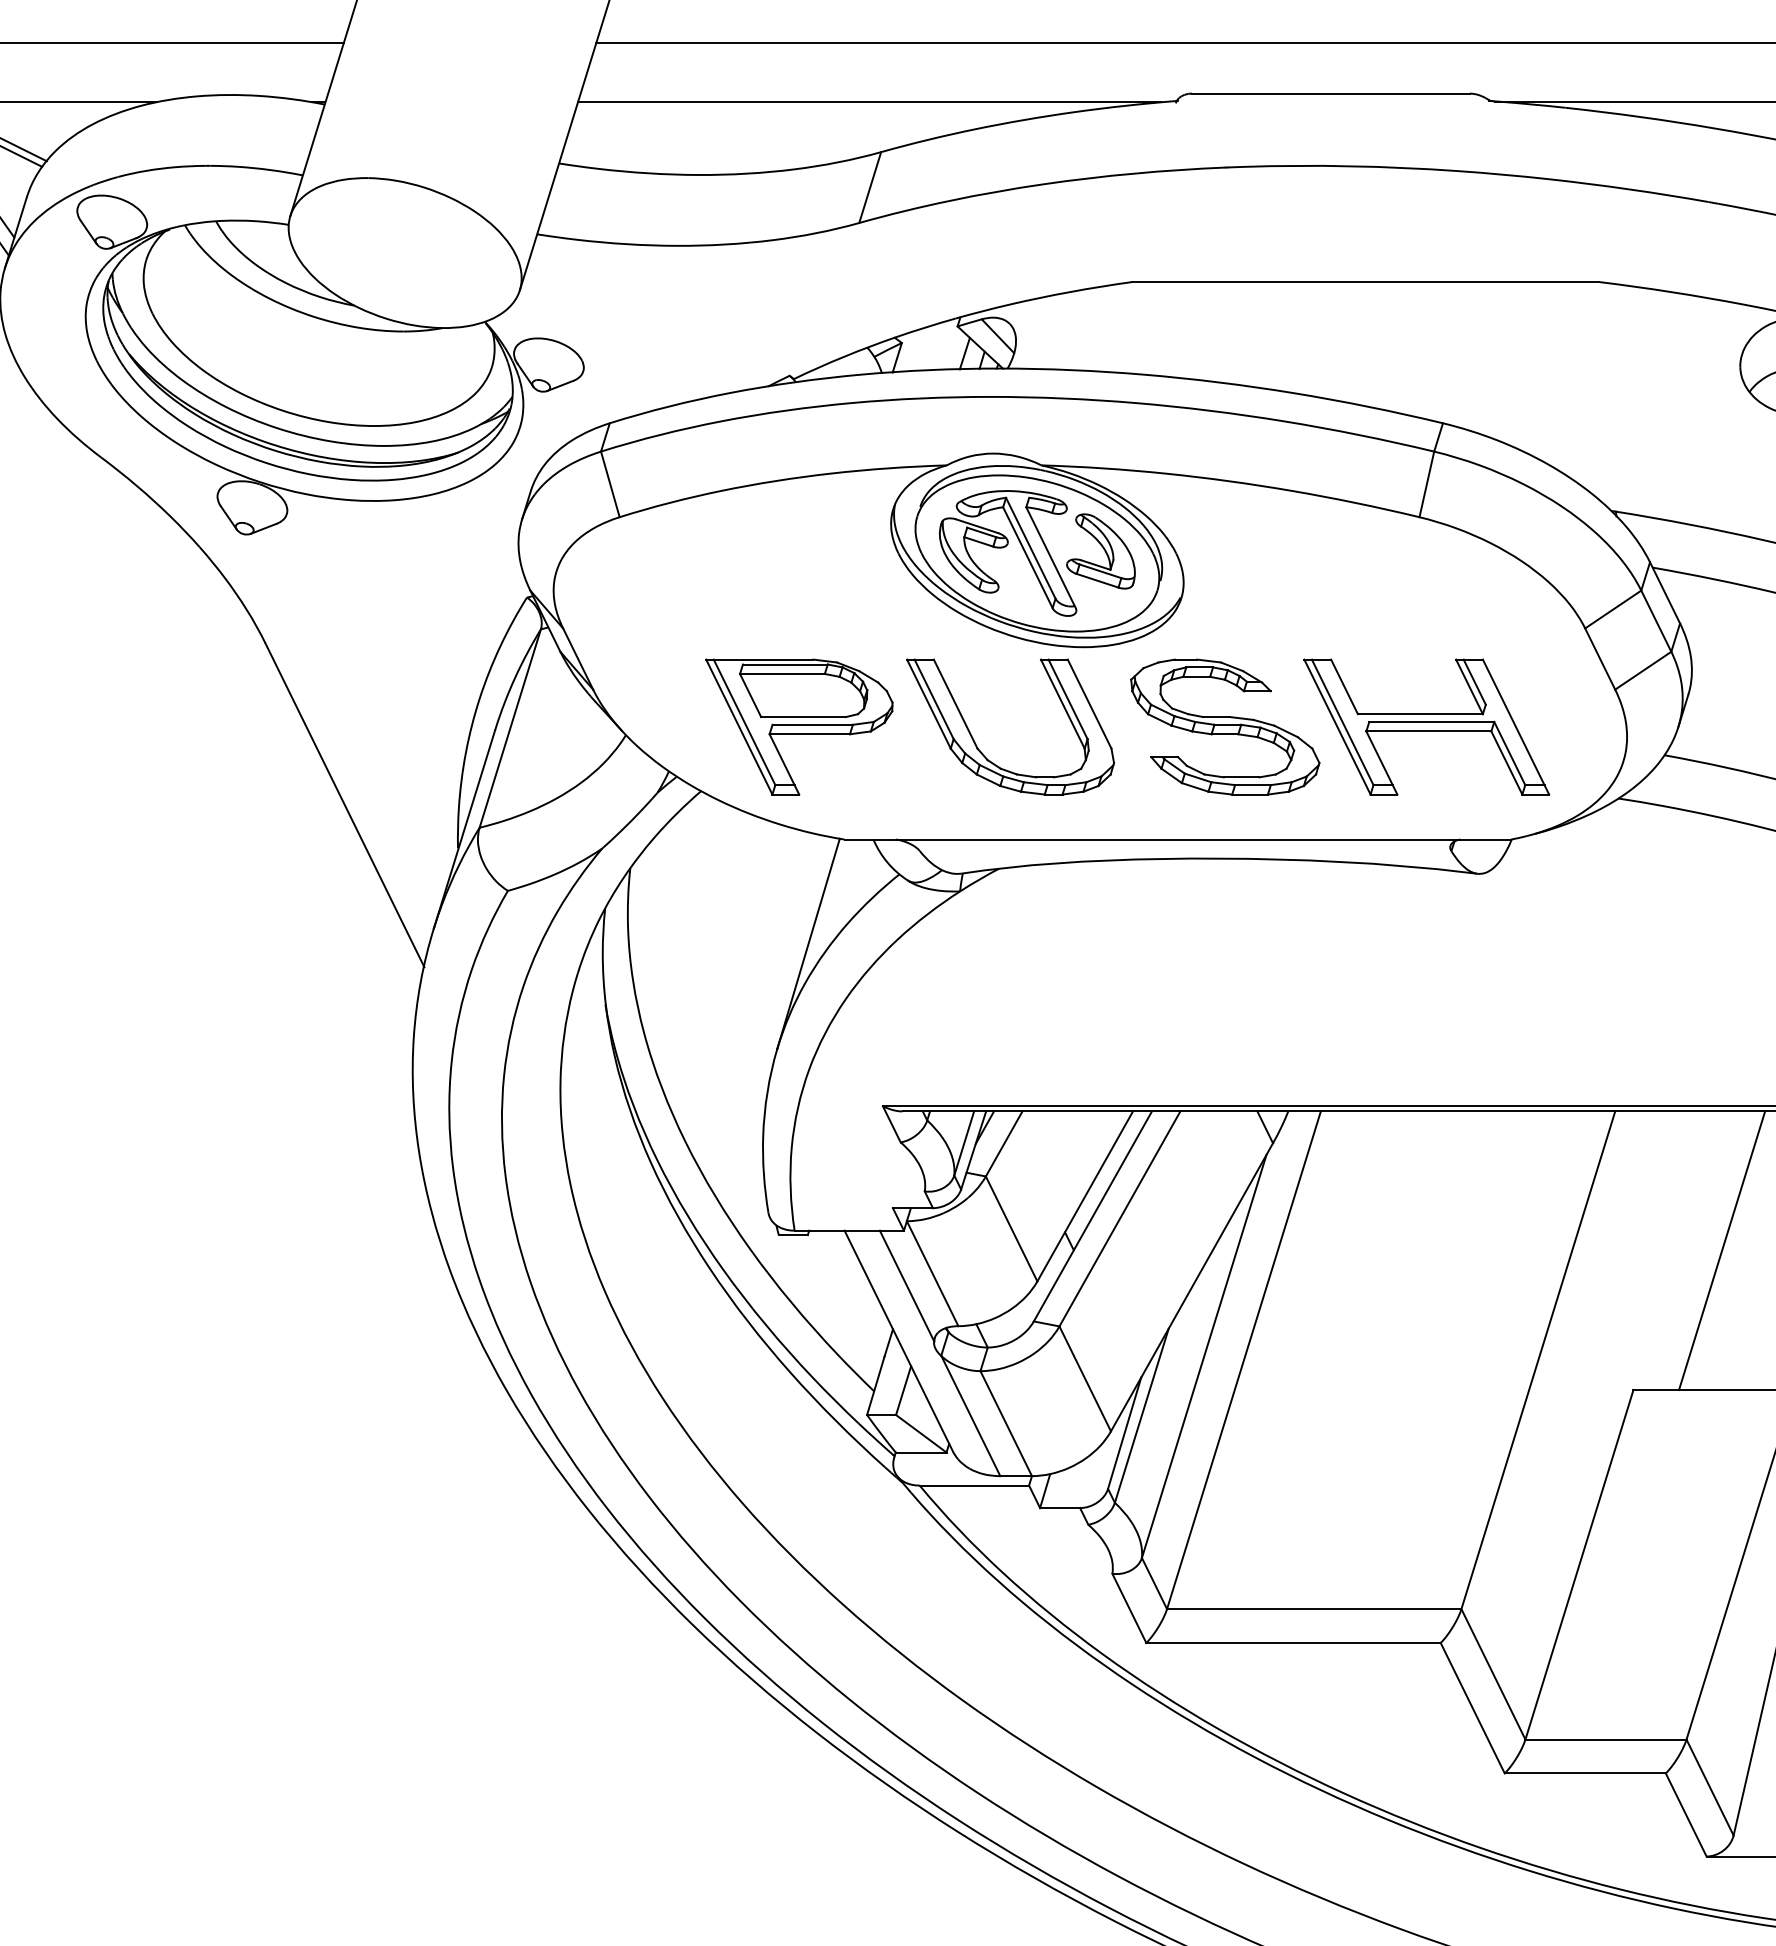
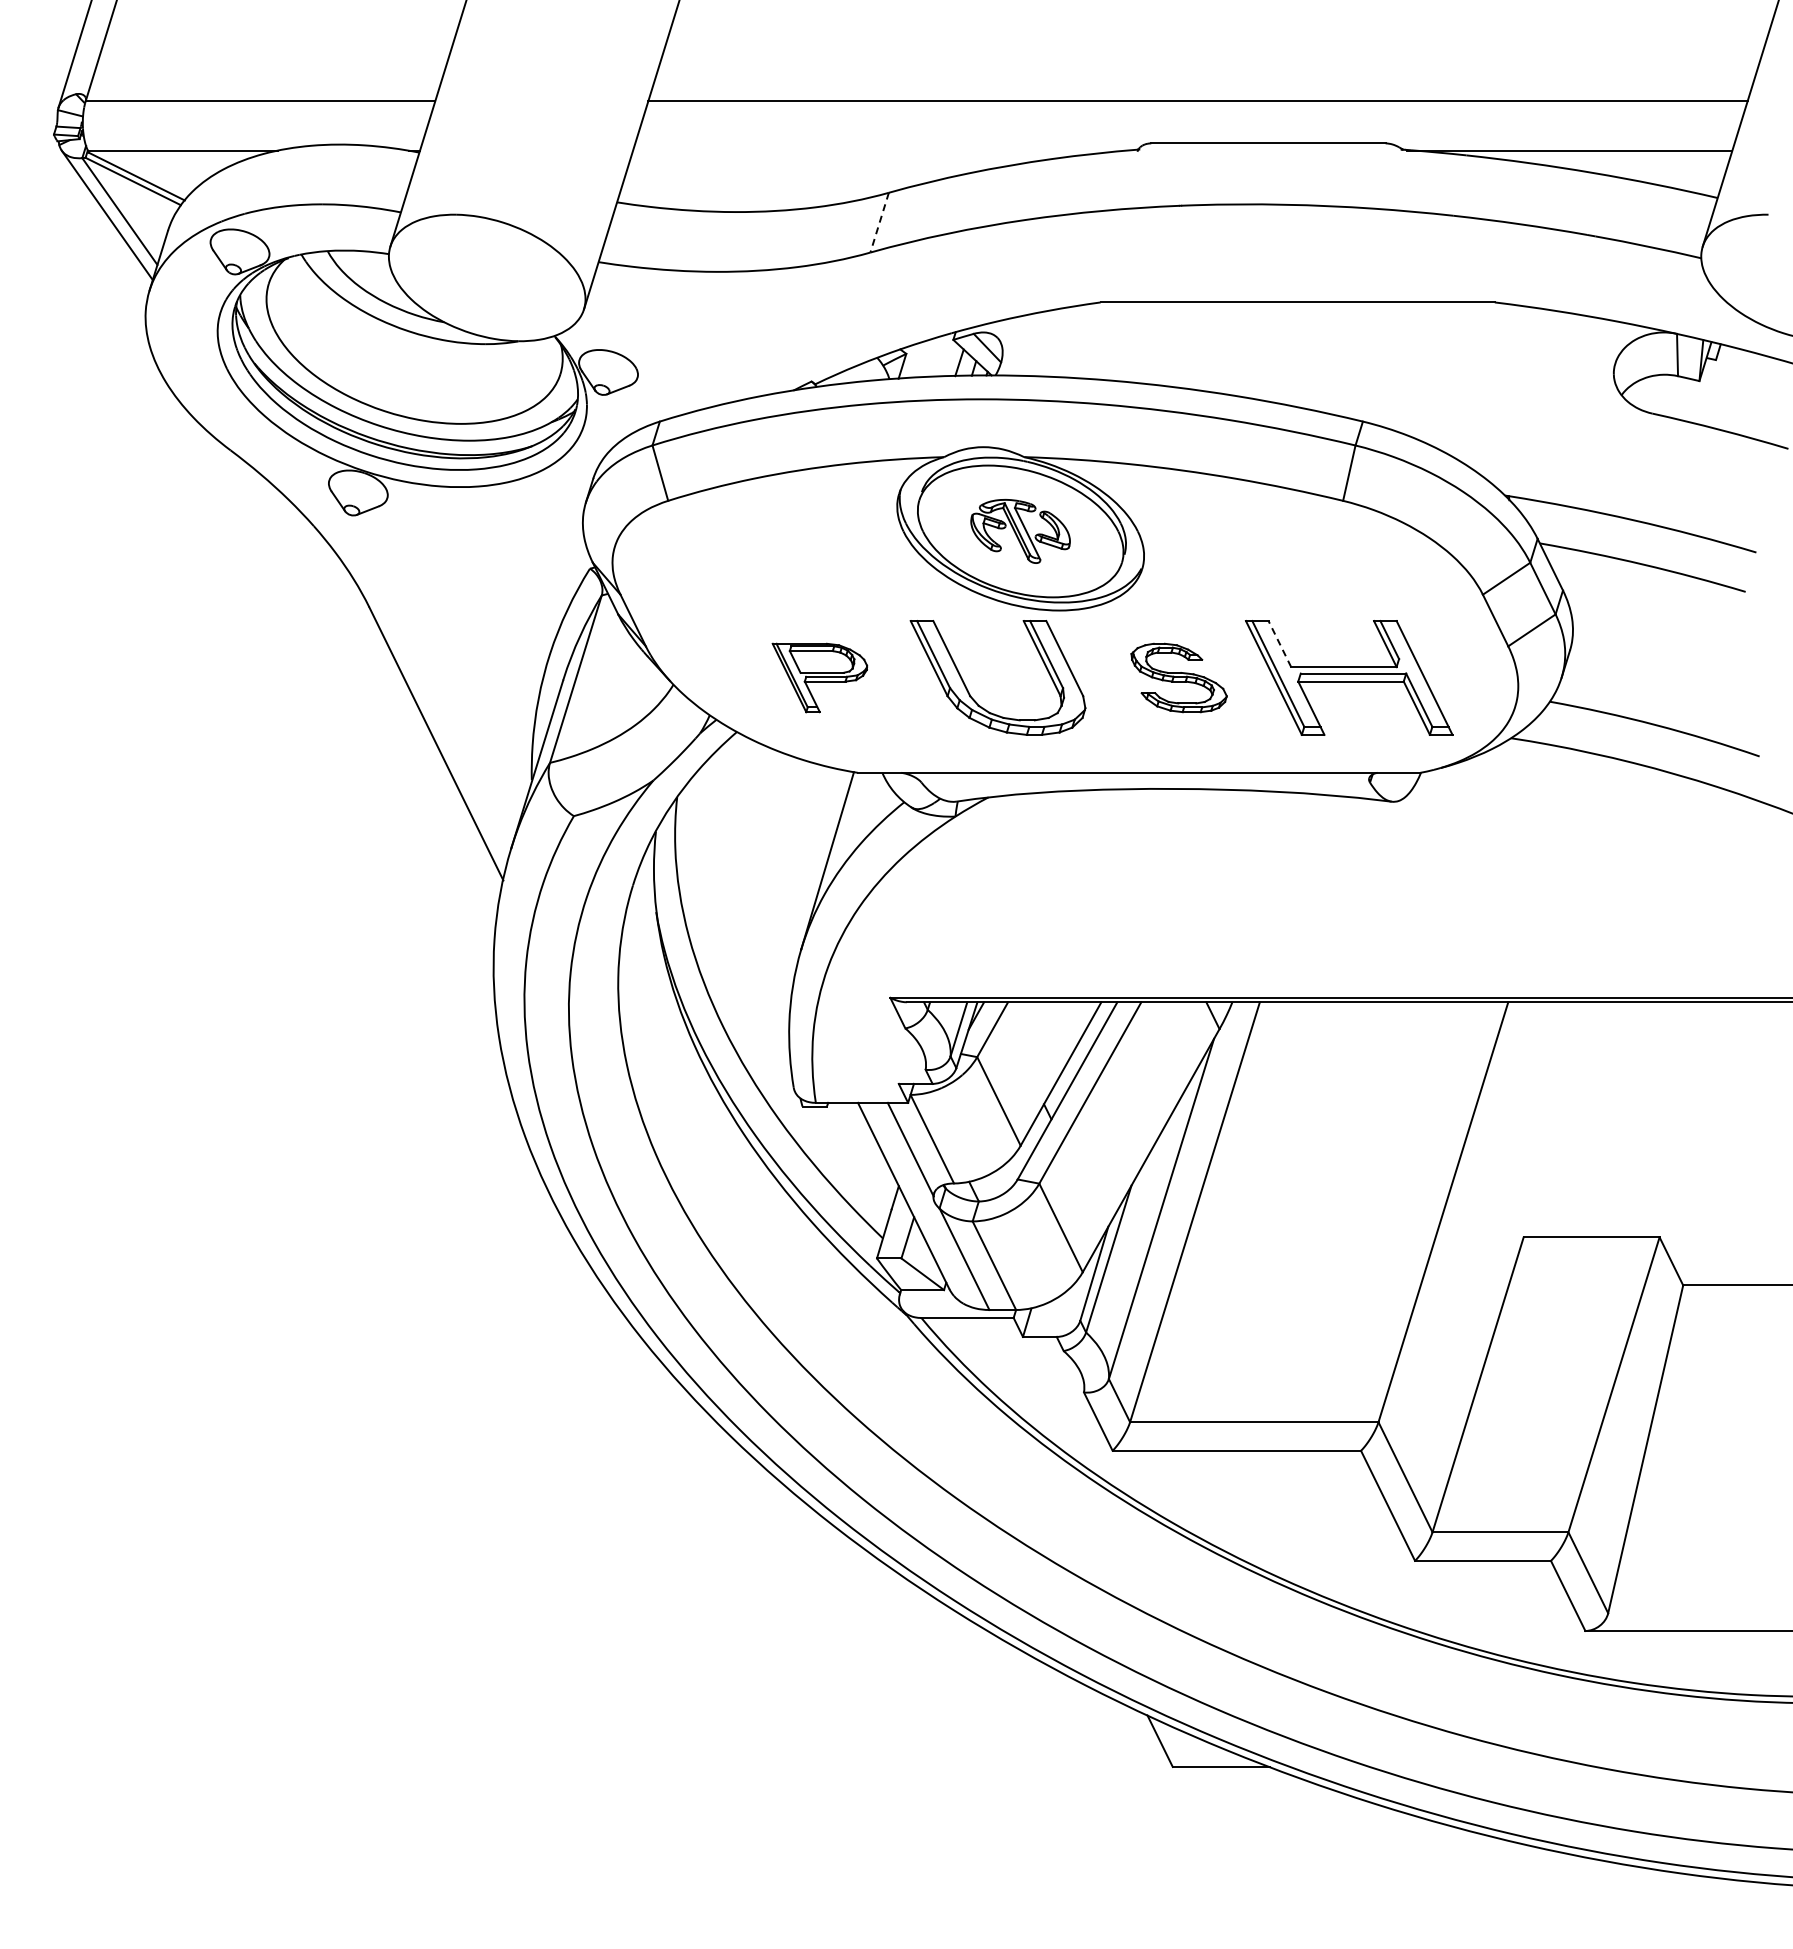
line: (868, 102) -> (878, 150), removed
line: (870, 188) -> (879, 223), solid -> dashed
part: (1037, 553) -> (1020, 531), size x0.6
line: (1344, 687) -> (1279, 644), solid -> dashed
part: (798, 726) -> (819, 677), size x0.6
part: (1224, 726) -> (1178, 677), size x0.6
line: (1722, 1250) -> (1598, 1119), removed

